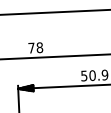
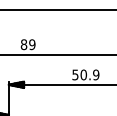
text: (35, 47) -> (27, 44), 78 -> 89

